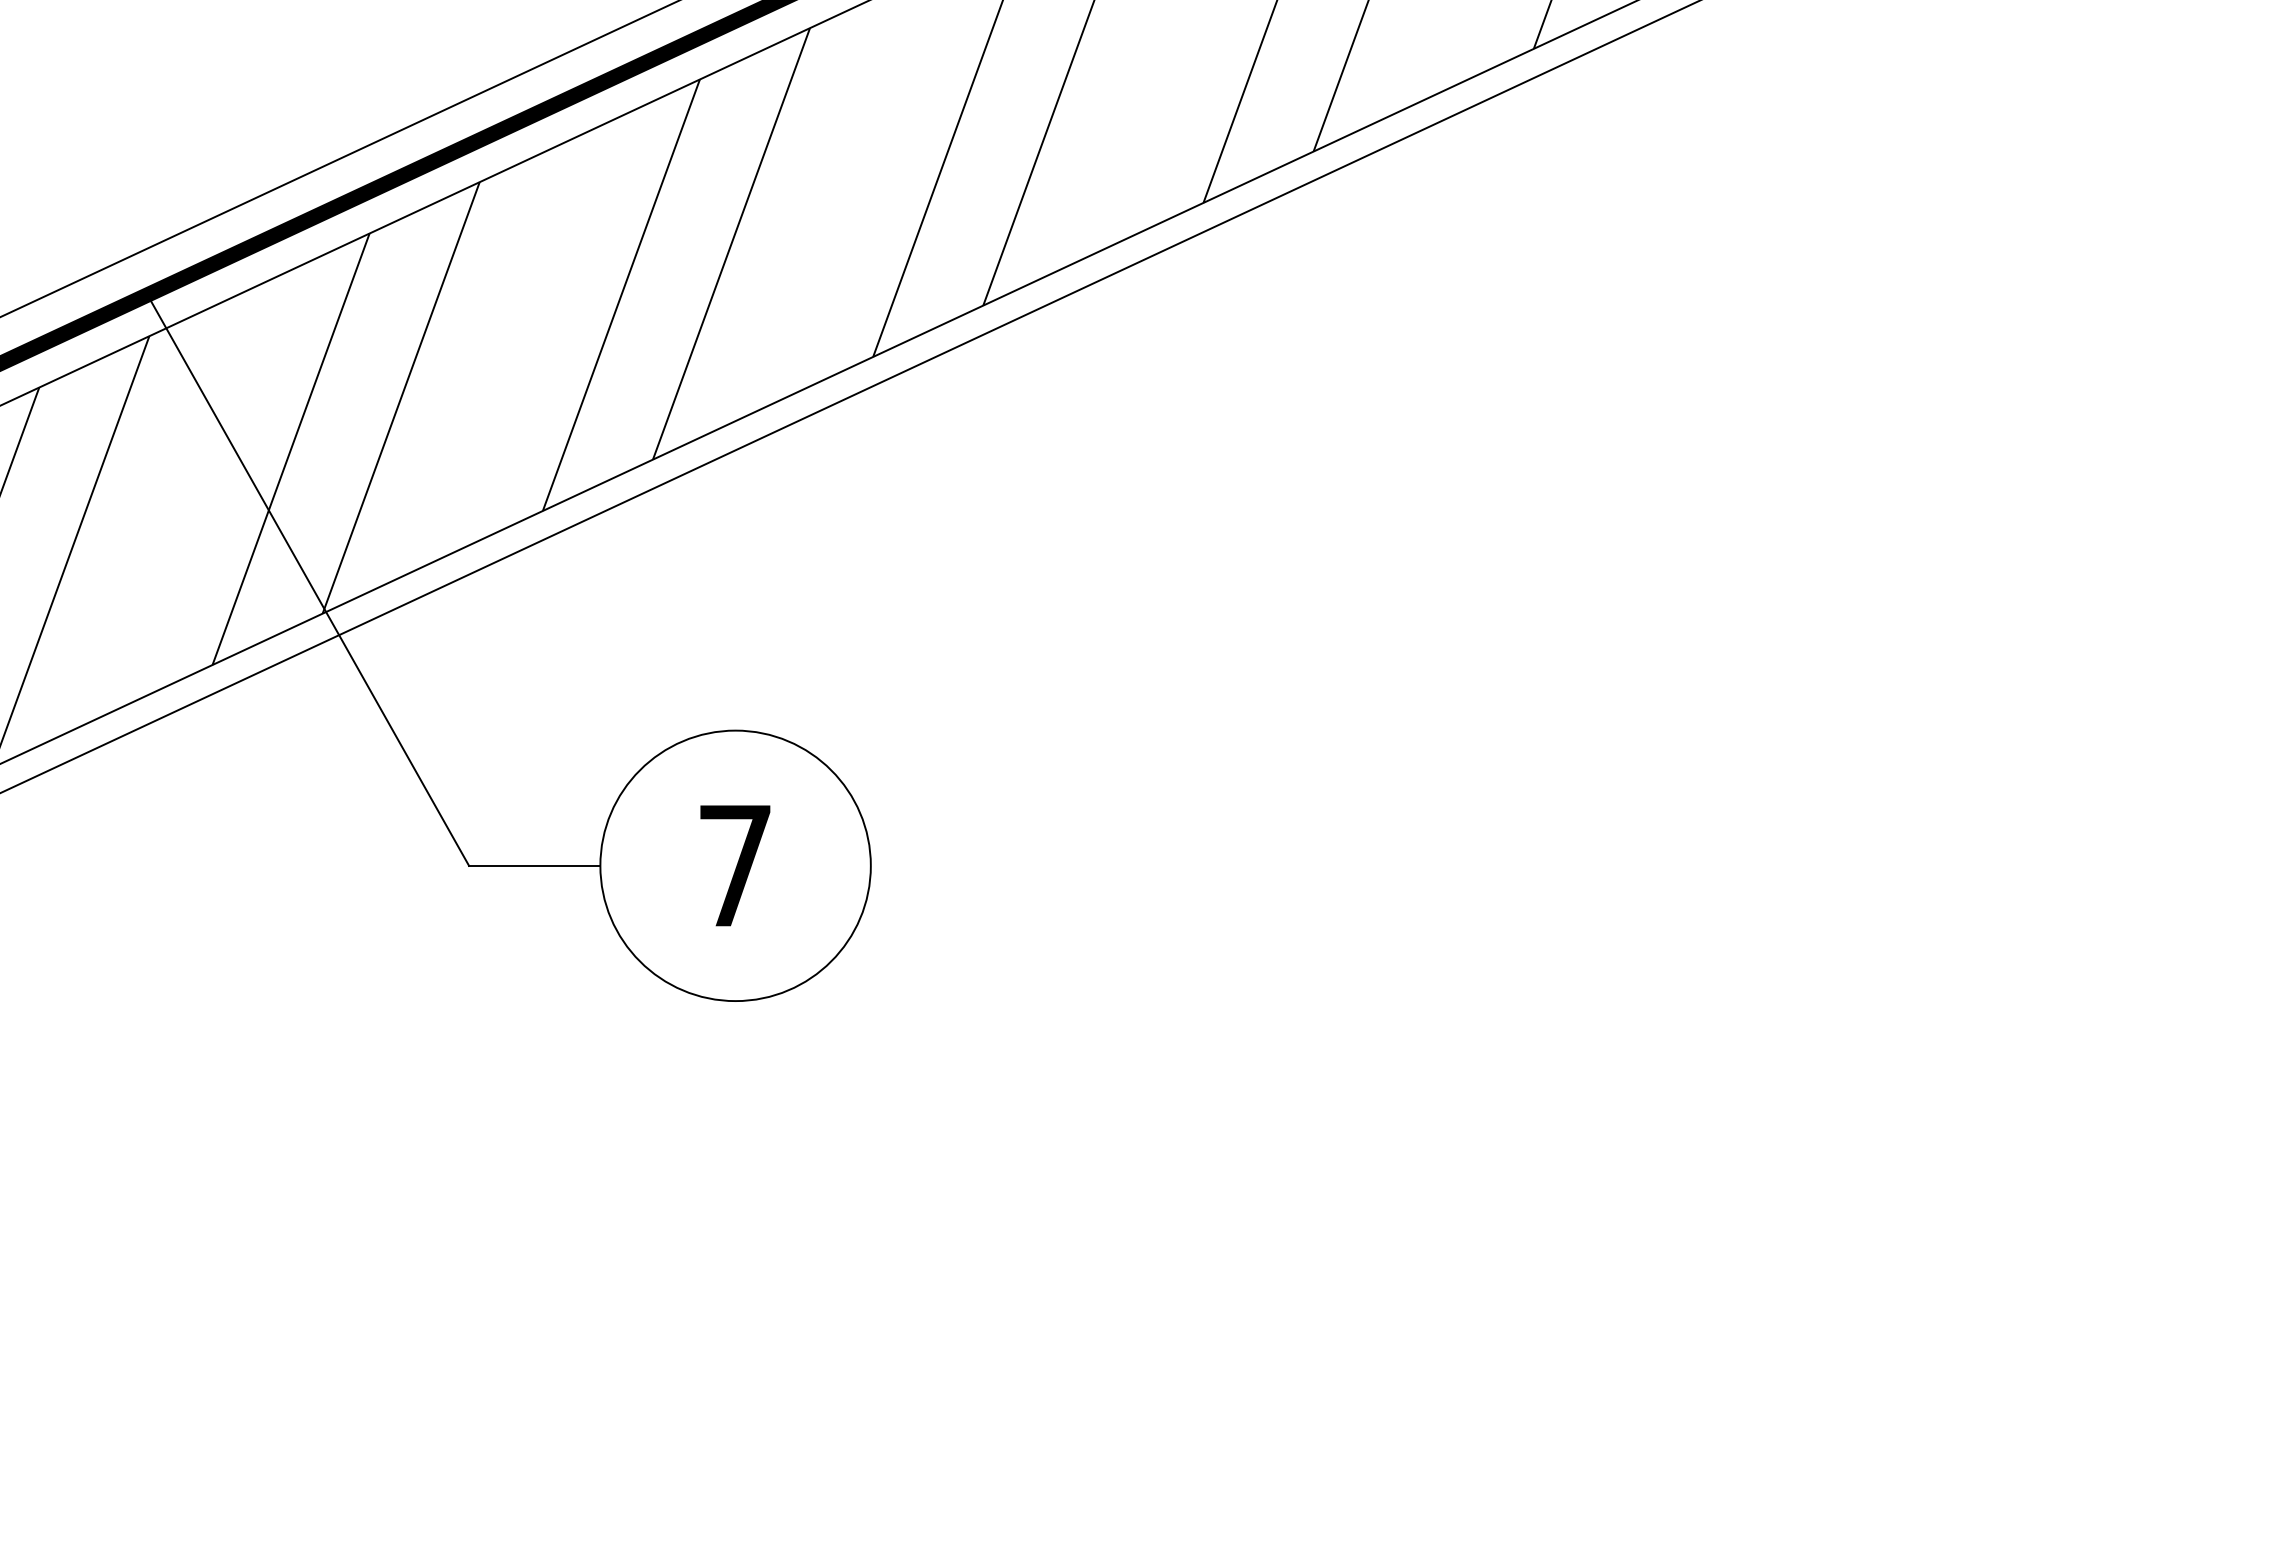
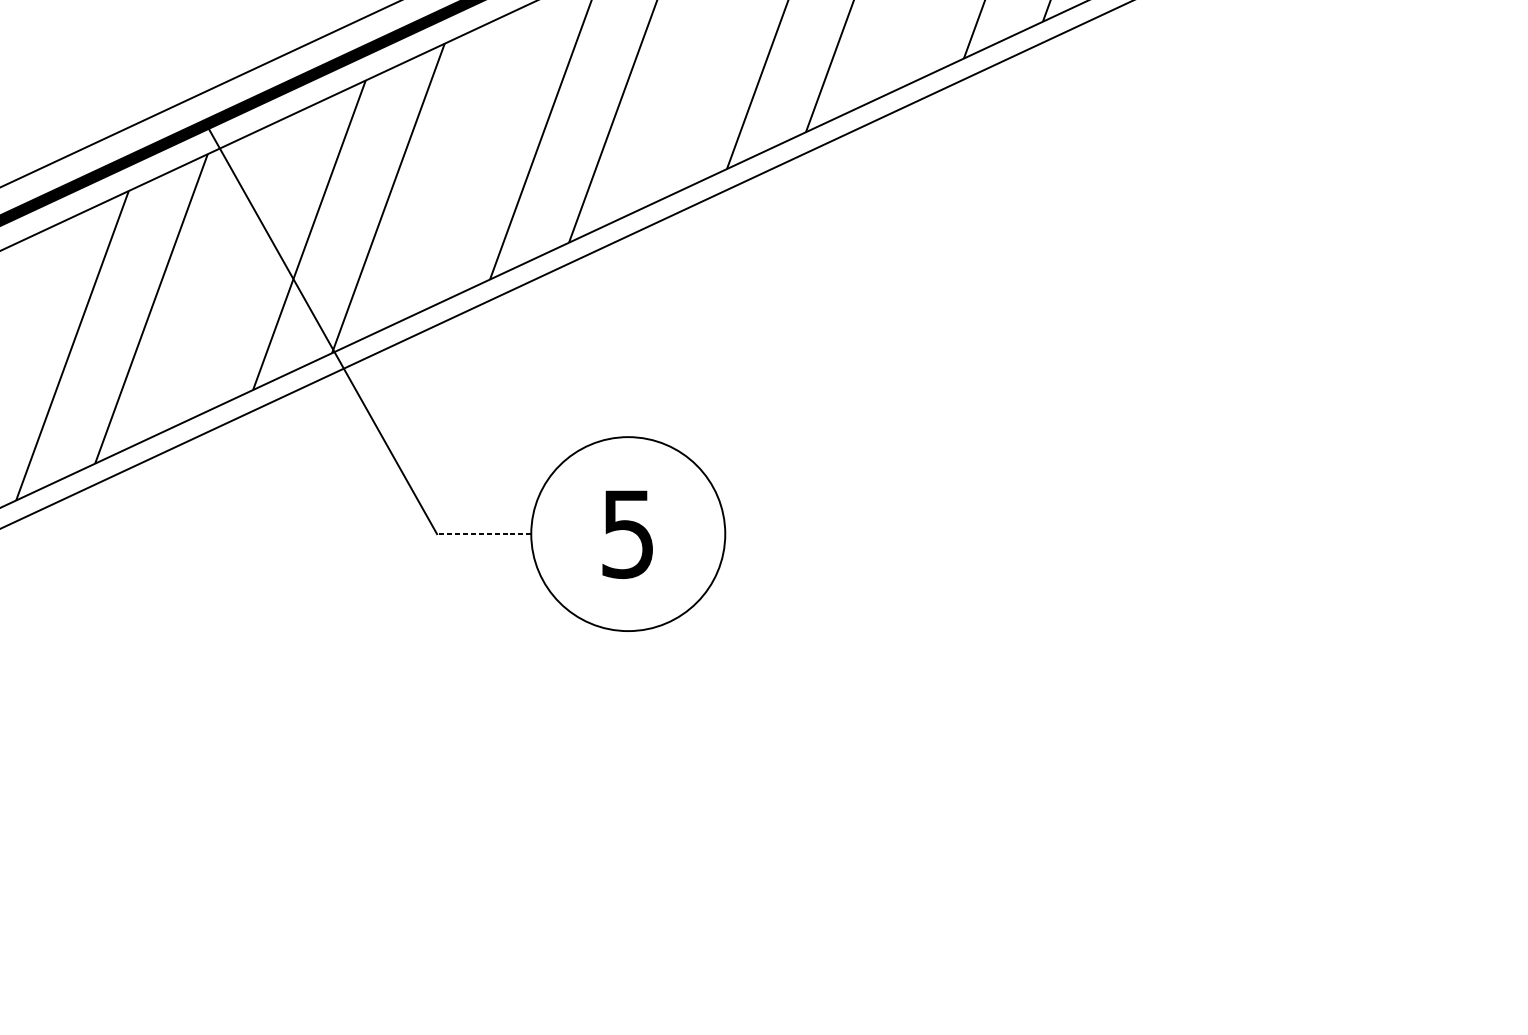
line: (534, 865) -> (484, 533), solid -> dashed
text: (734, 866) -> (627, 534), 7 -> 5

